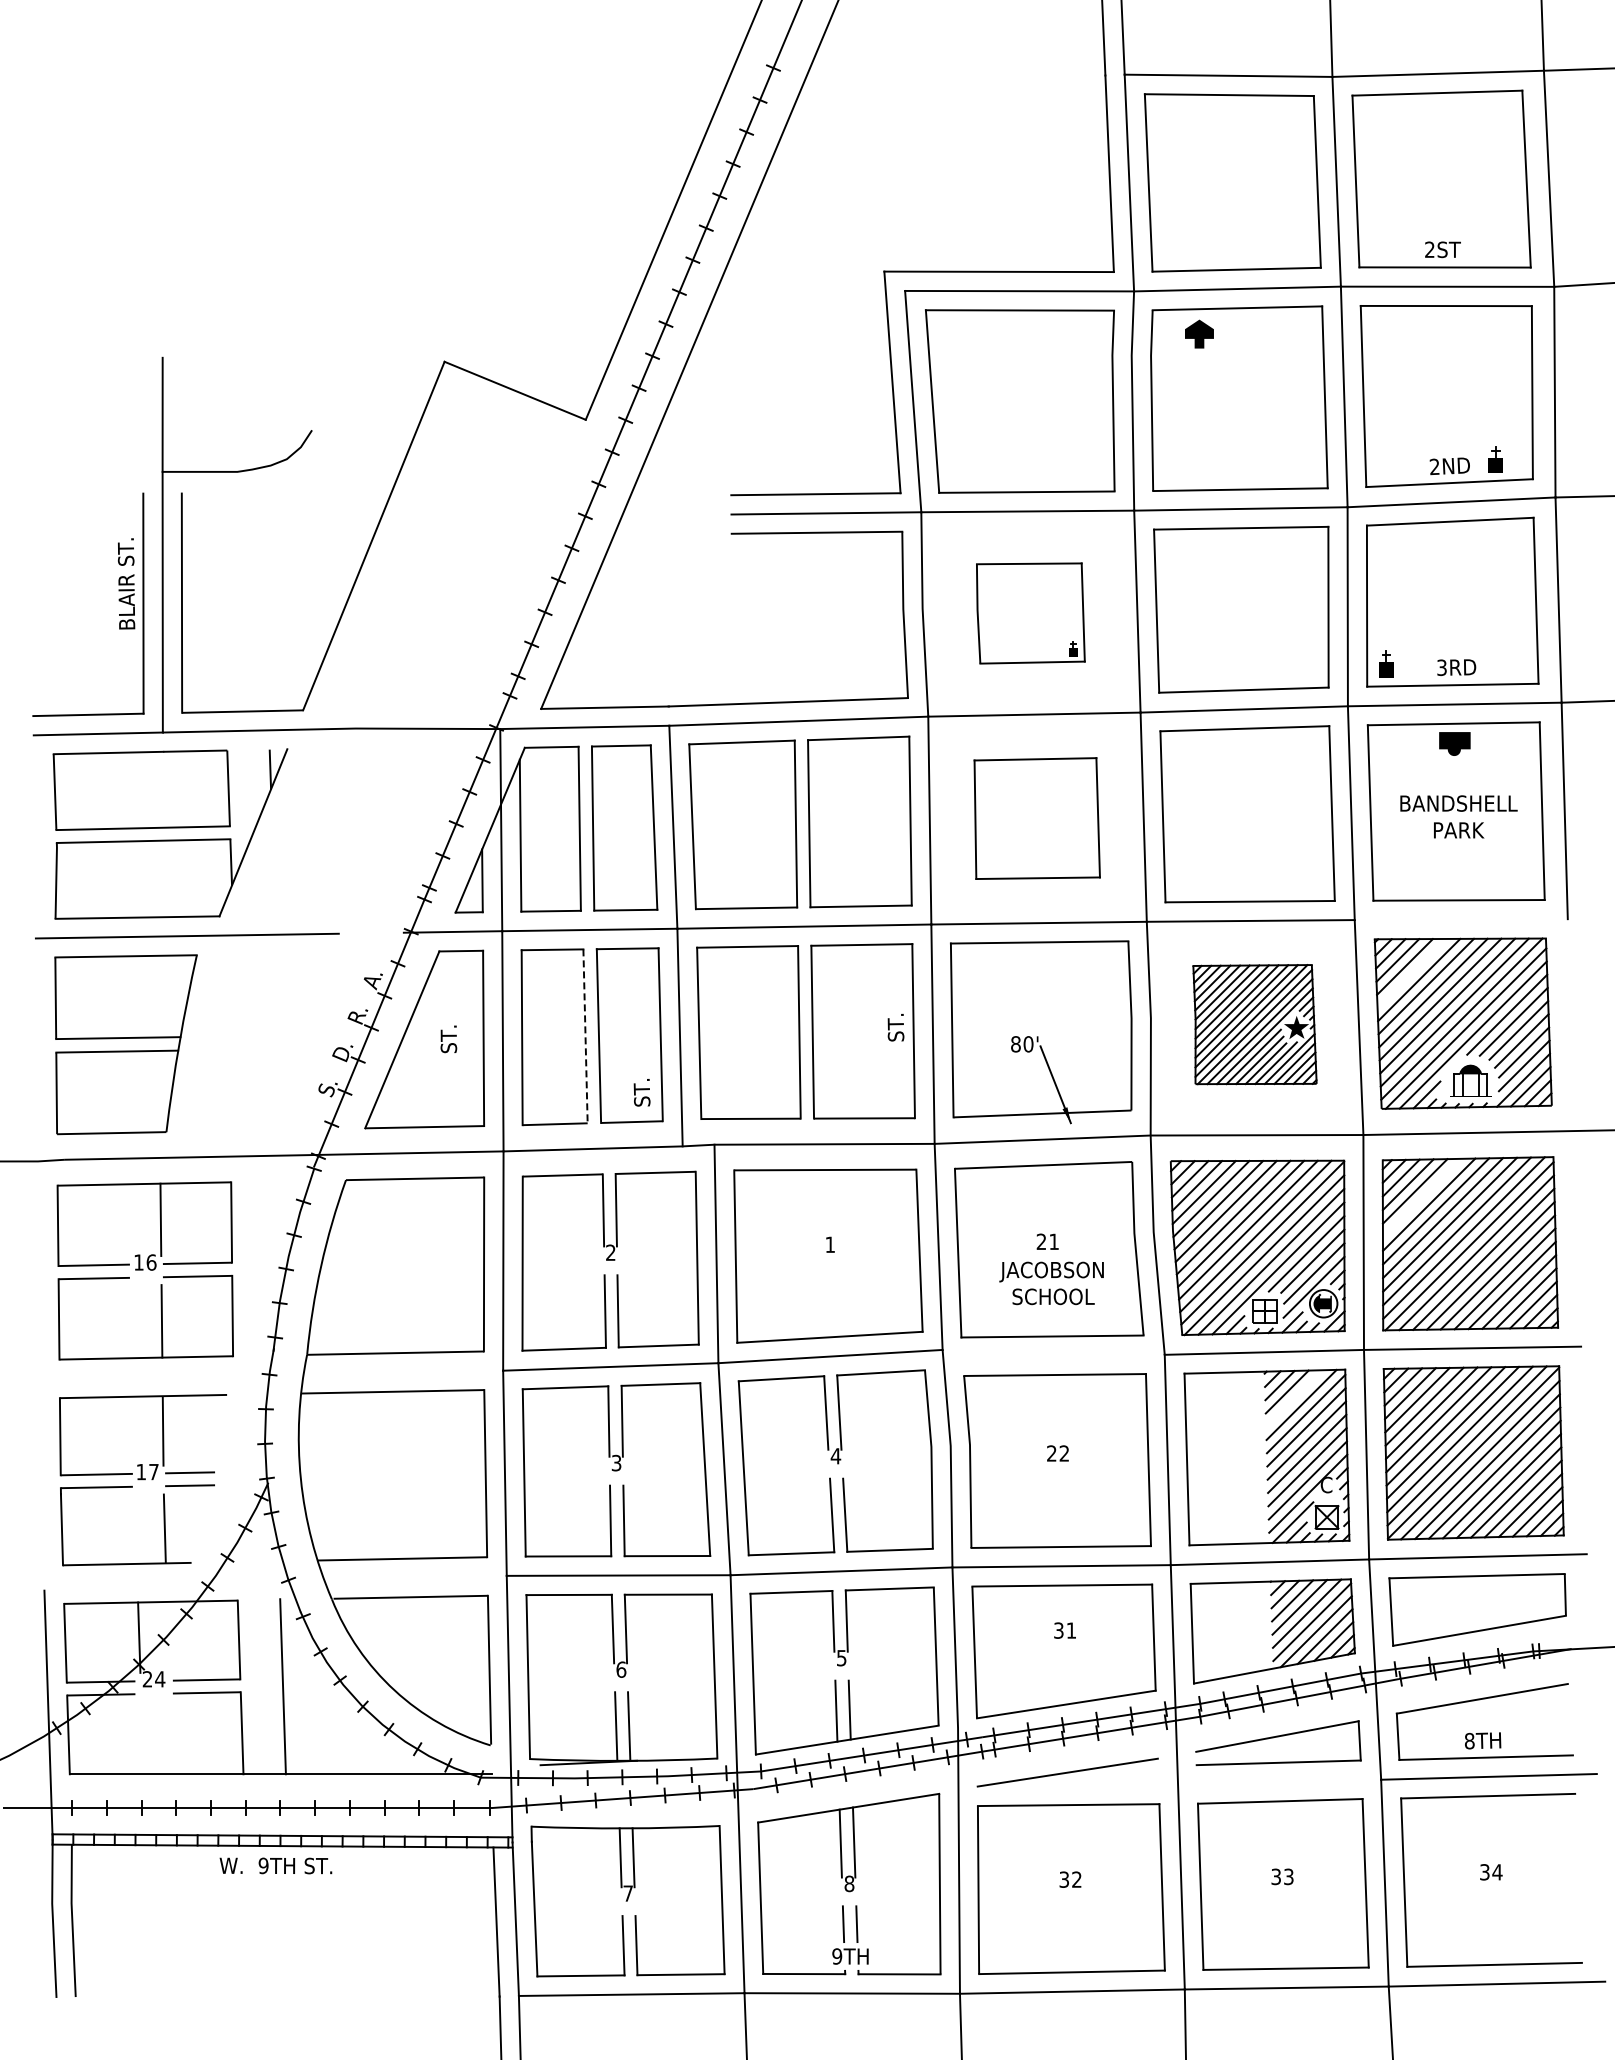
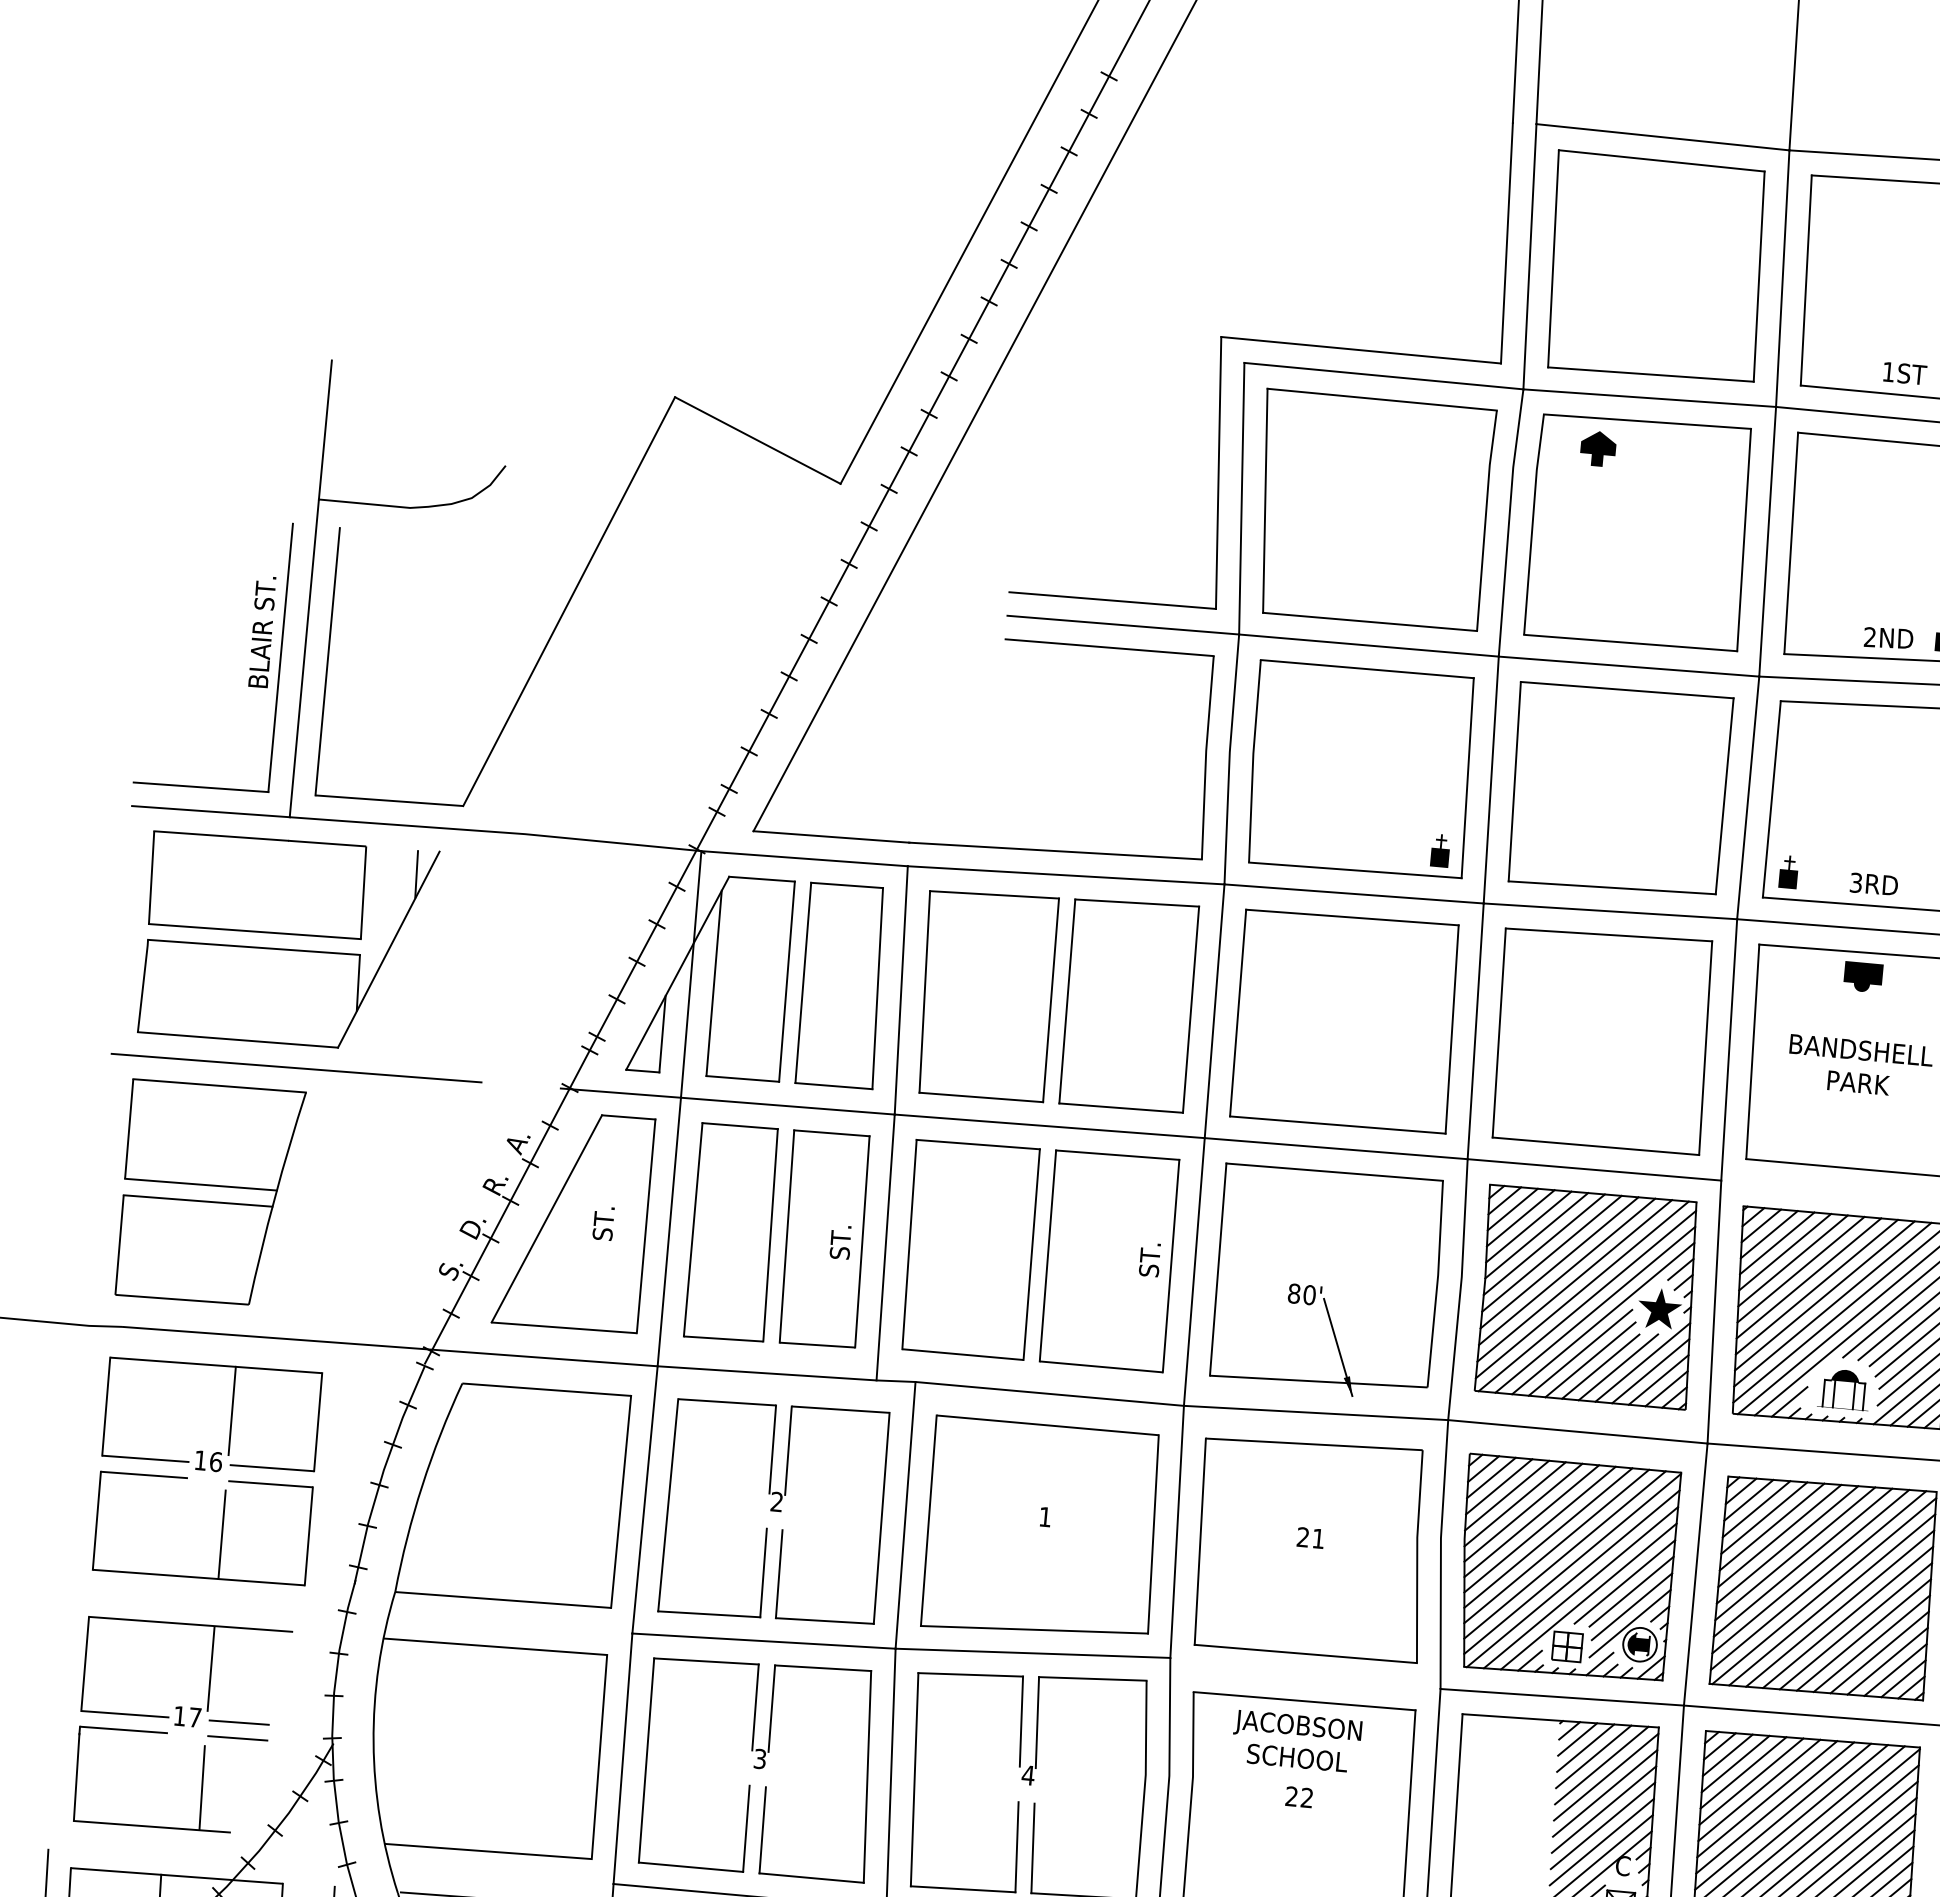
text: (1429, 249) -> (1888, 371), 2ST -> 1ST
part: (1030, 613) -> (1360, 770), size x1.67
part: (1036, 818) -> (1344, 1020), size x1.43
line: (1411, 973) -> (1784, 1252), added
part: (1254, 1024) -> (1587, 1296), size x1.43
line: (585, 1036) -> (770, 1235), dashed -> solid
text: (641, 1092) -> (840, 1241), moved
line: (1421, 1197) -> (1771, 1526), added
text: (1051, 1283) -> (1296, 1741), moved
line: (1294, 1398) -> (1593, 1756), added

